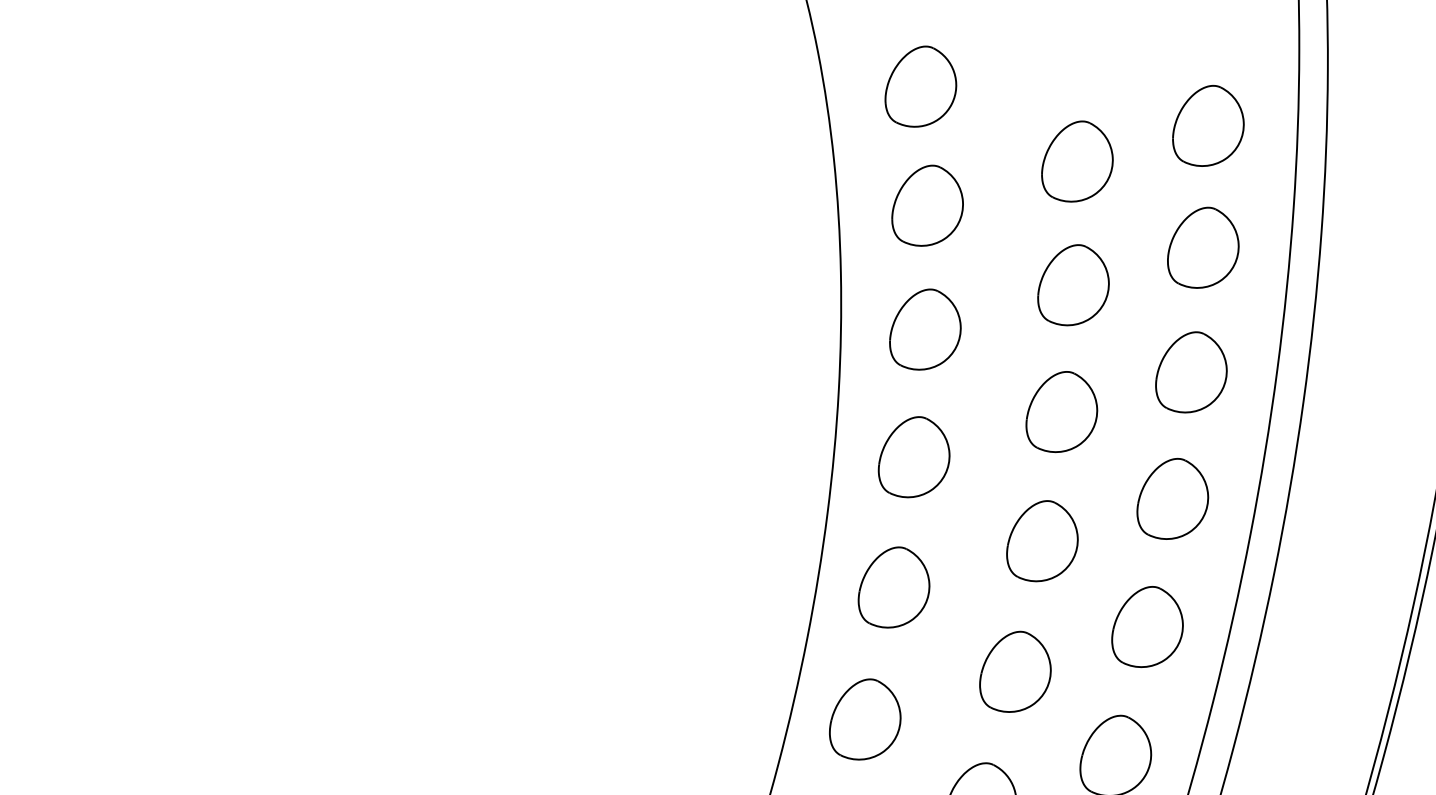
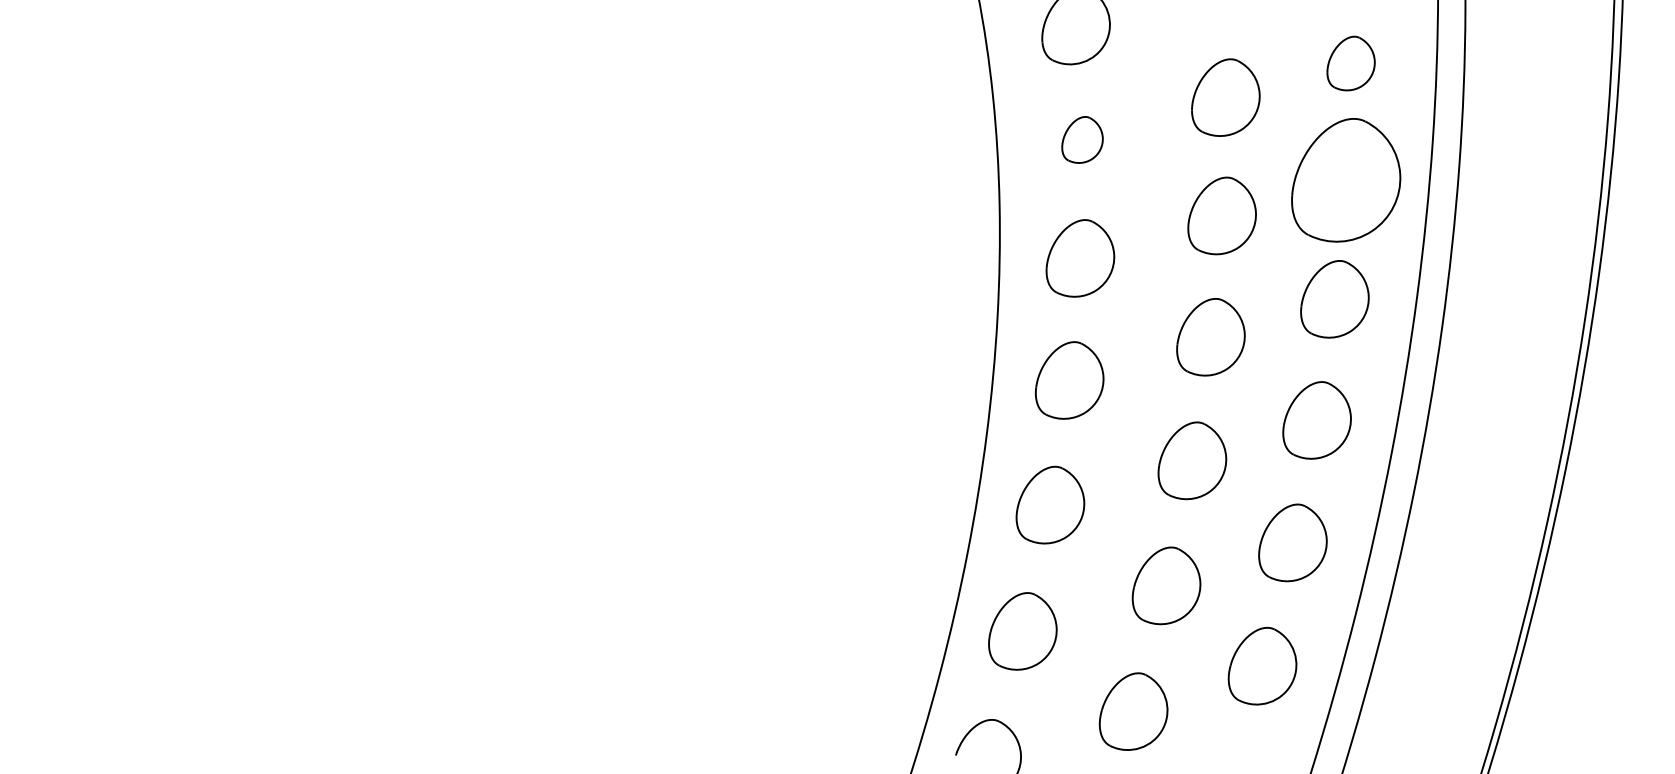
part: (1207, 125) -> (1350, 63), size x0.7
part: (927, 205) -> (1082, 139), size x0.6
part: (1203, 247) -> (1346, 179), size x1.6

